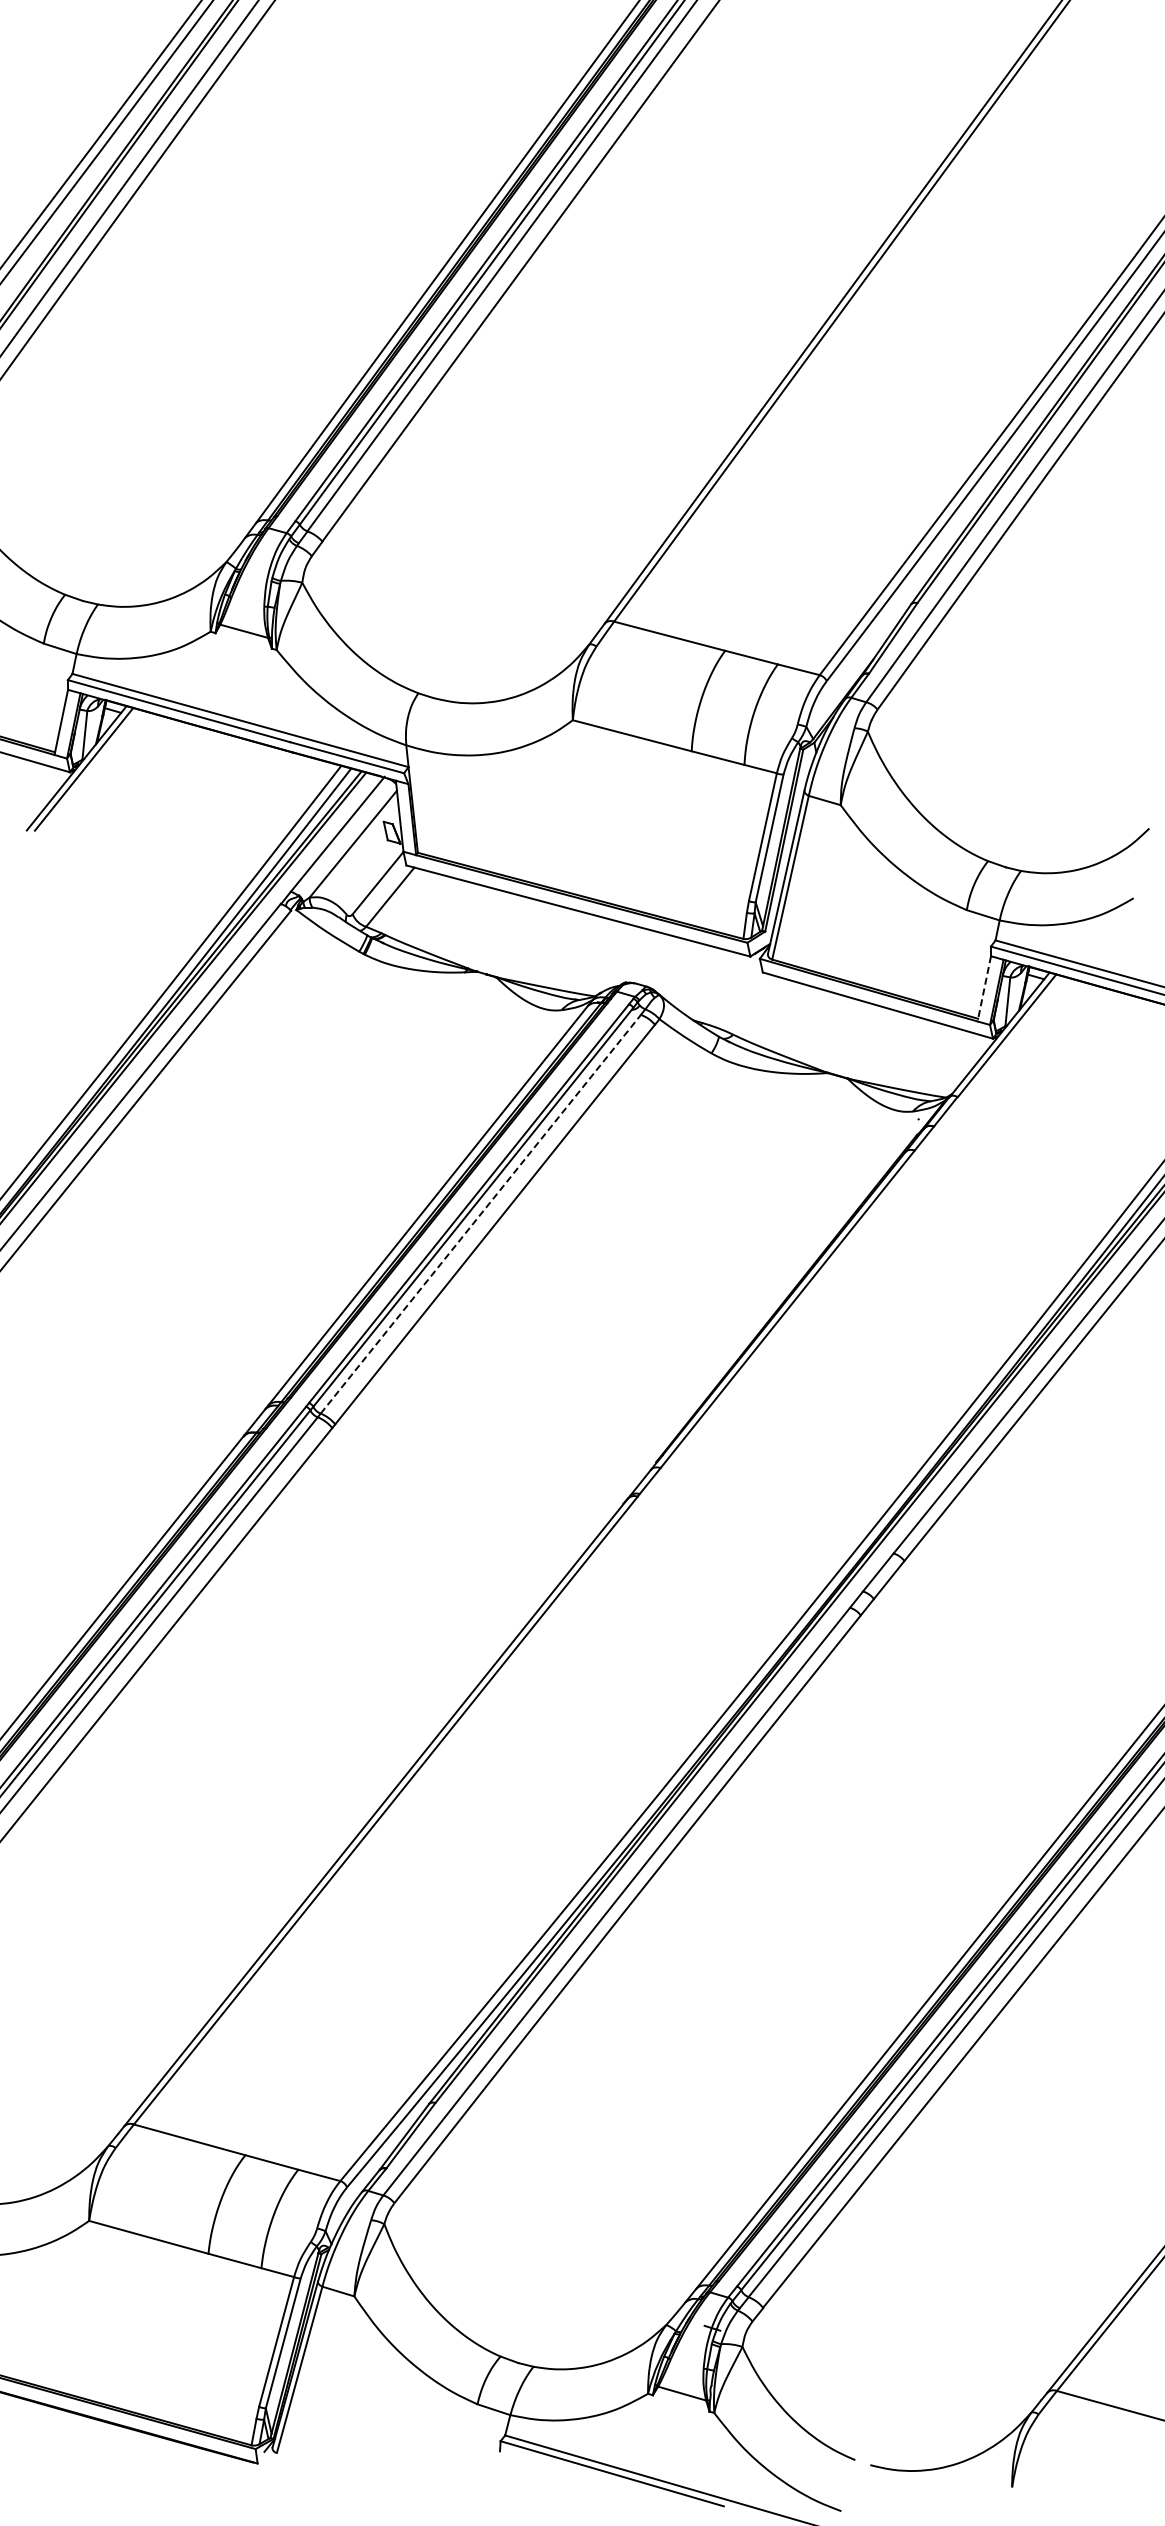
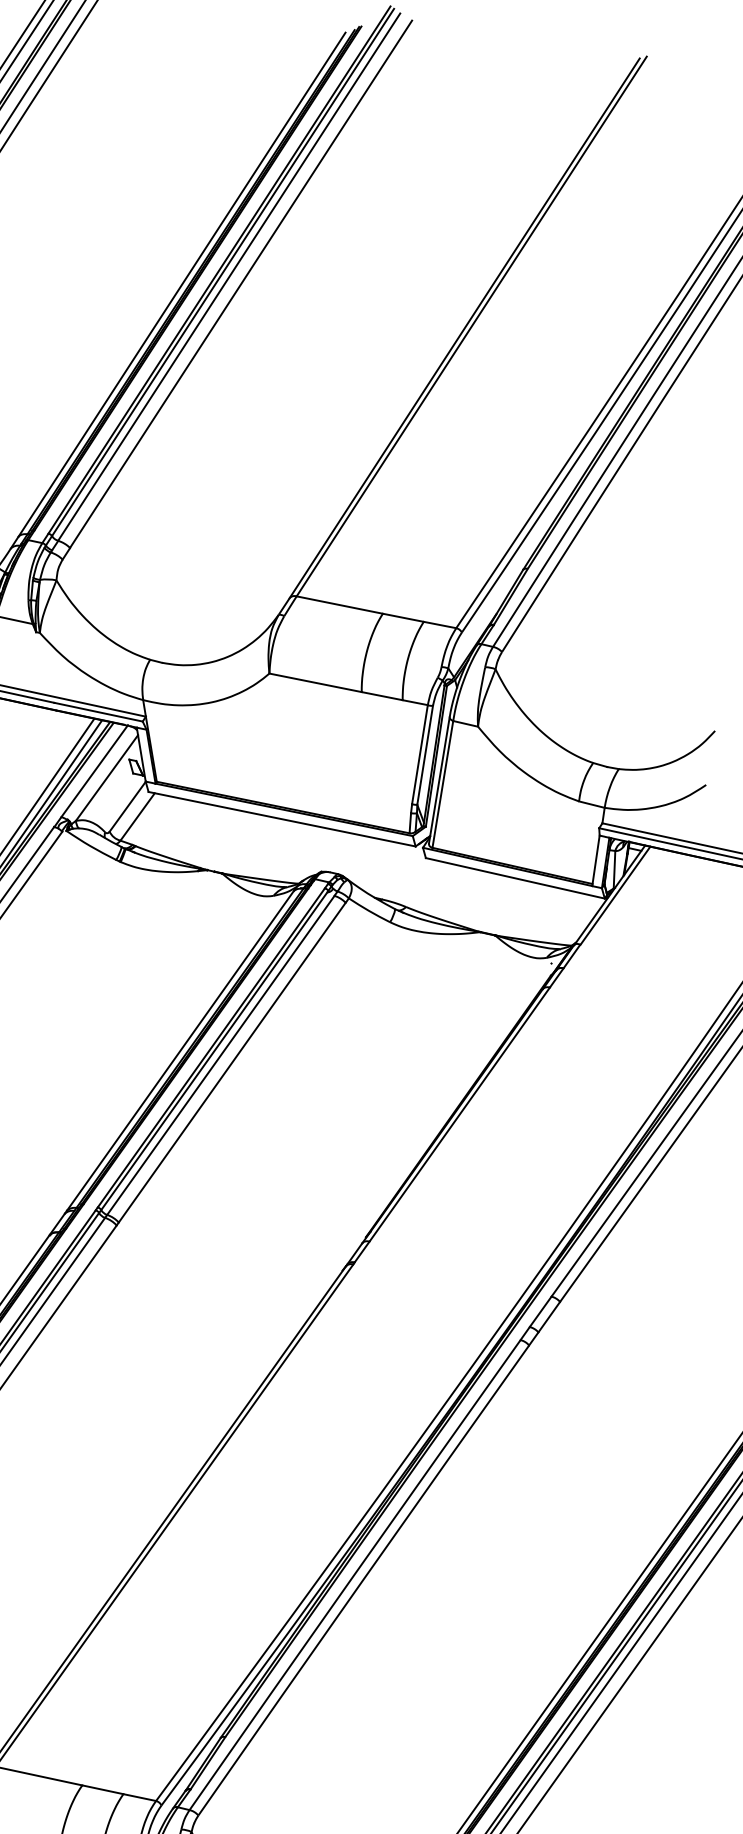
line: (984, 989) -> (596, 861), dashed -> solid
line: (480, 1214) -> (220, 1055), dashed -> solid

